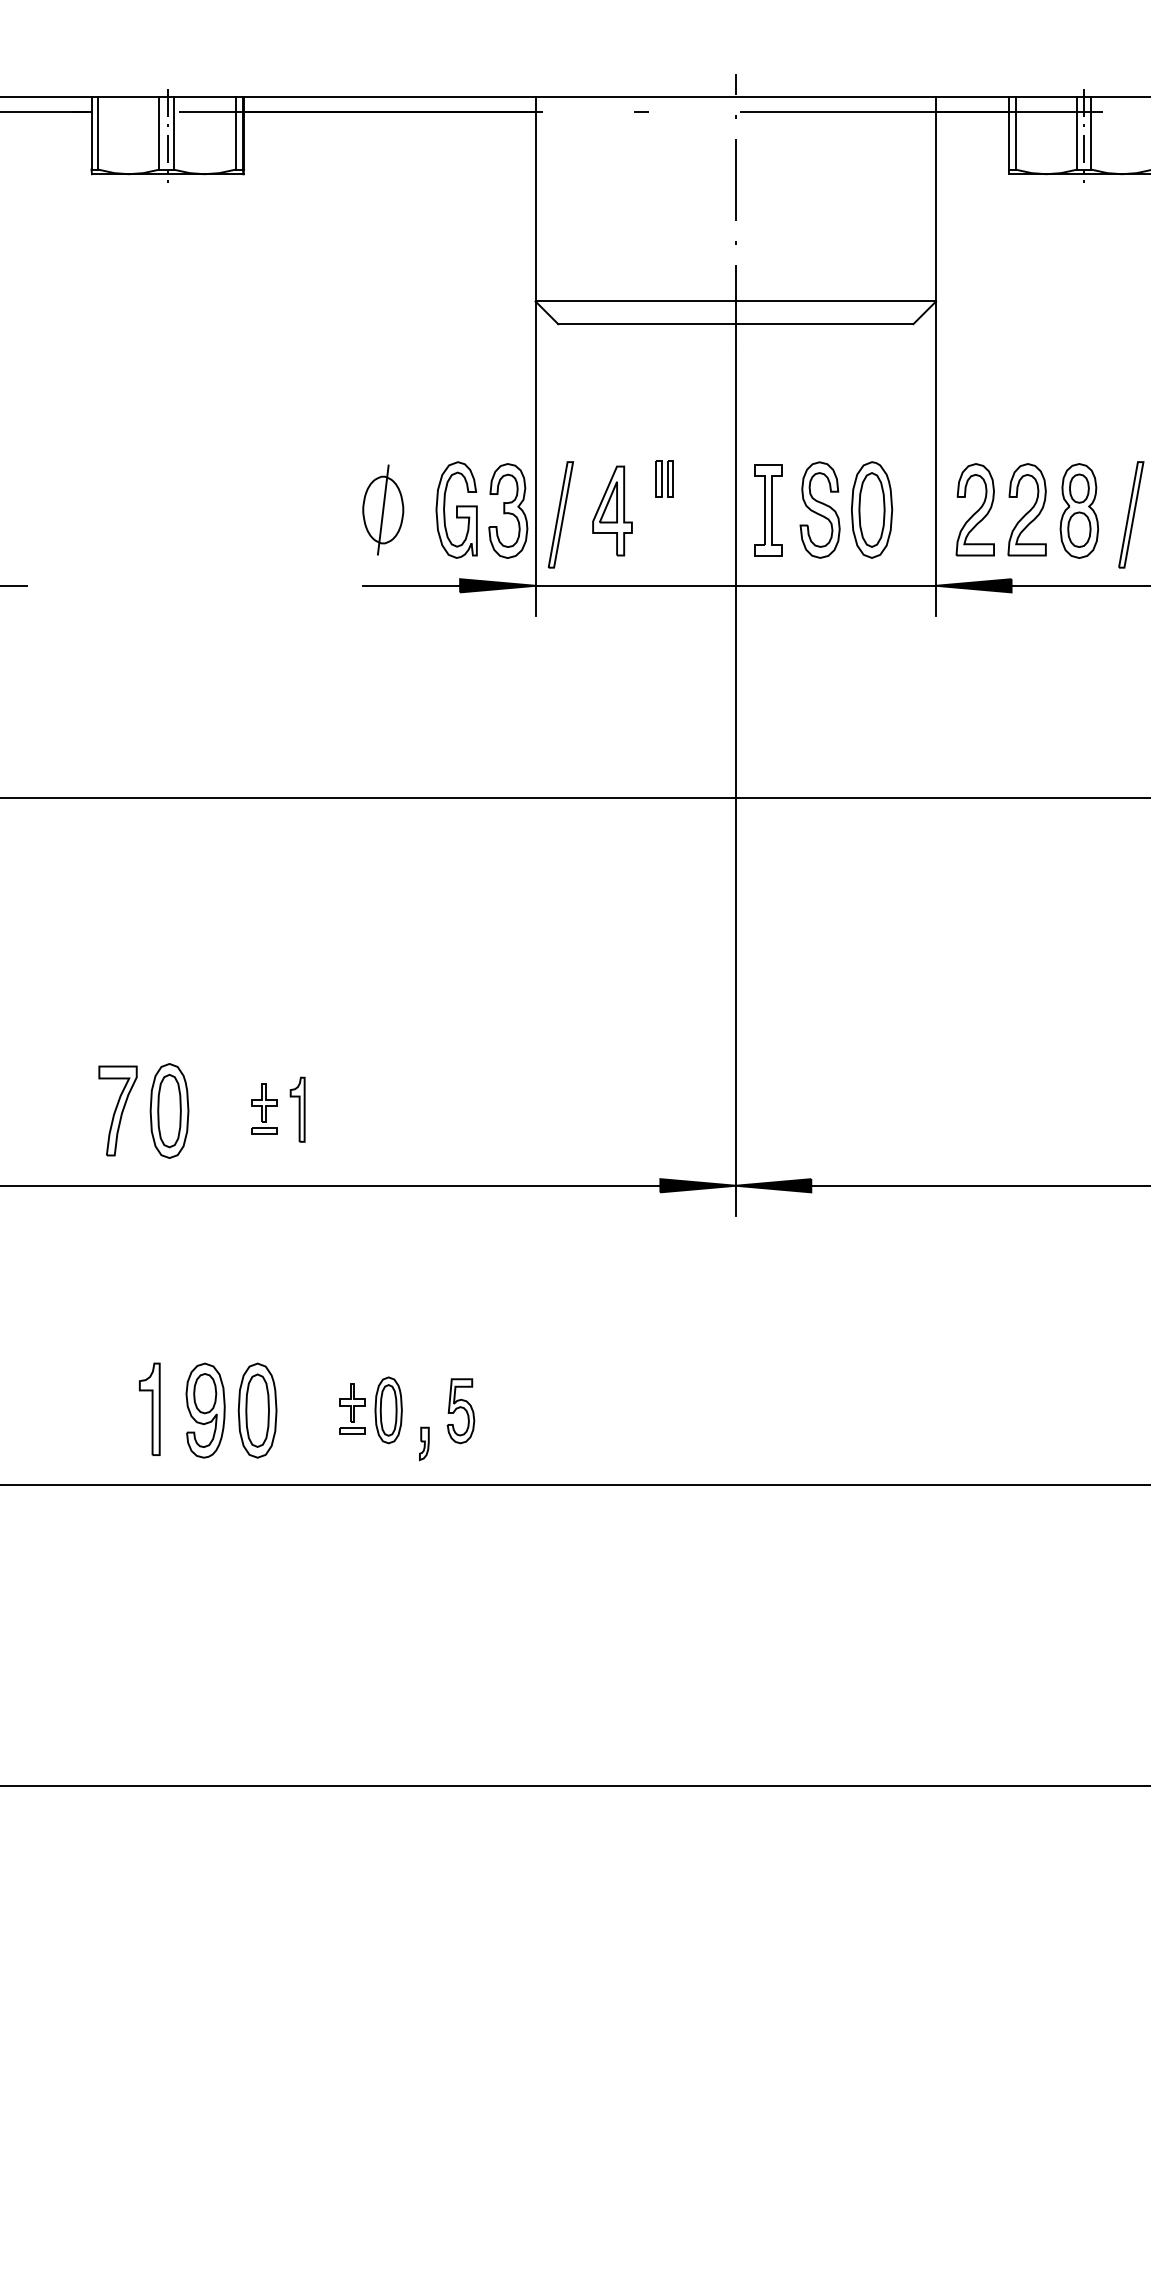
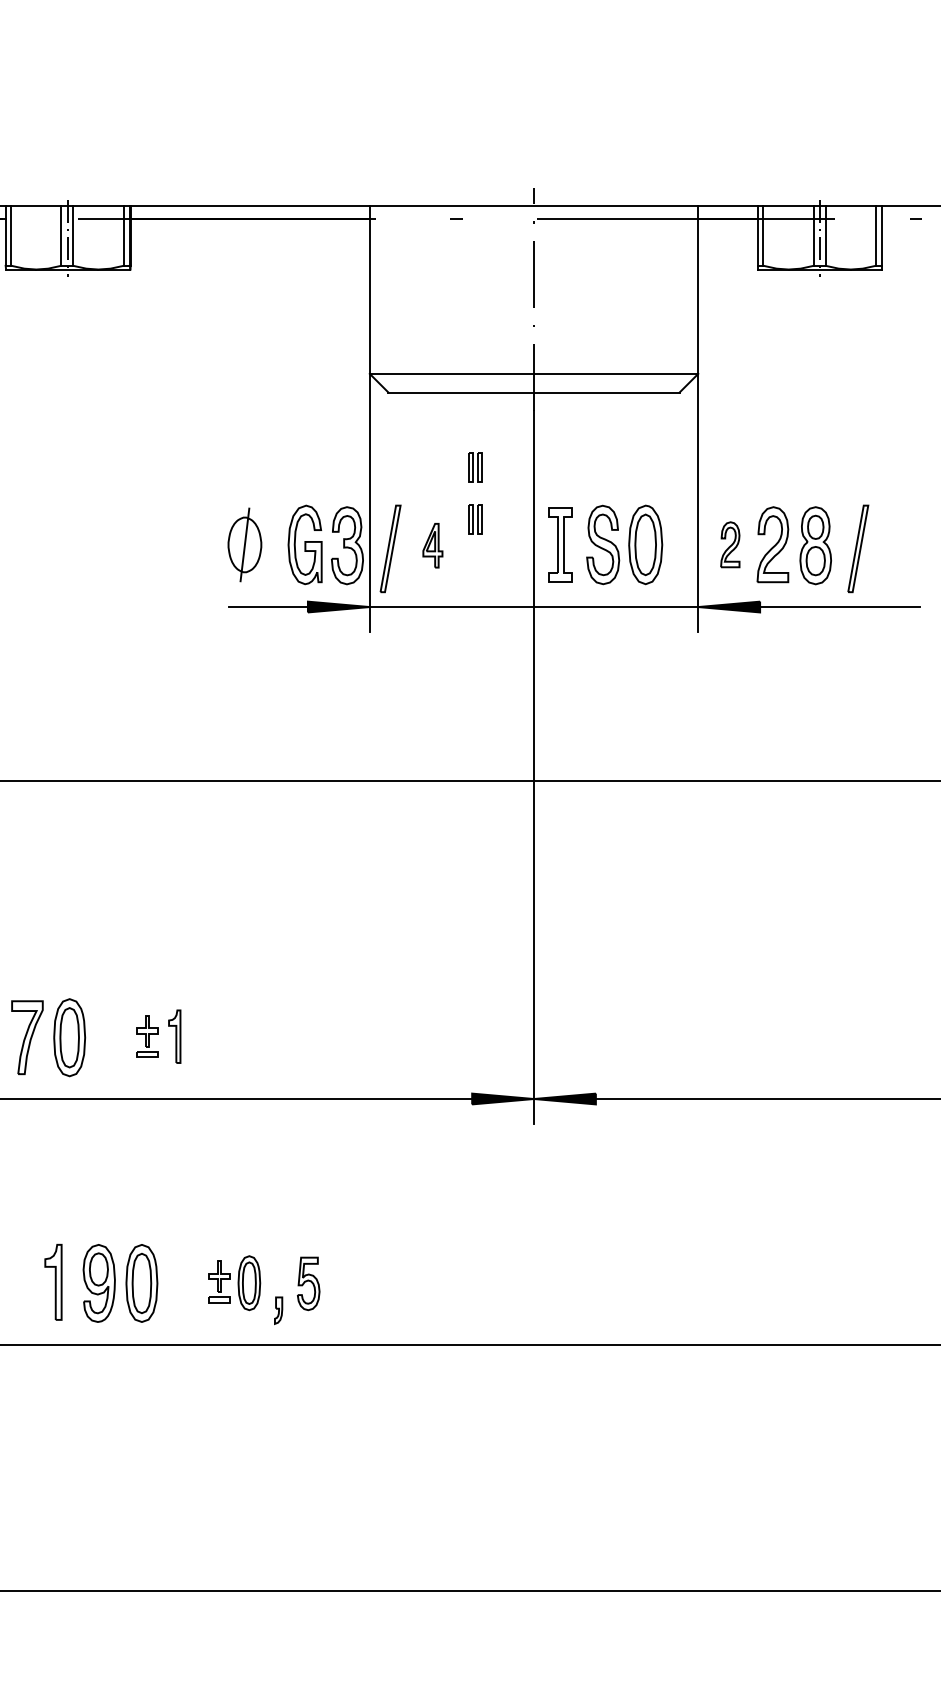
part: (664, 414) -> (475, 466), added
part: (974, 509) -> (729, 544), size x0.6
part: (612, 510) -> (432, 545), size x0.6

